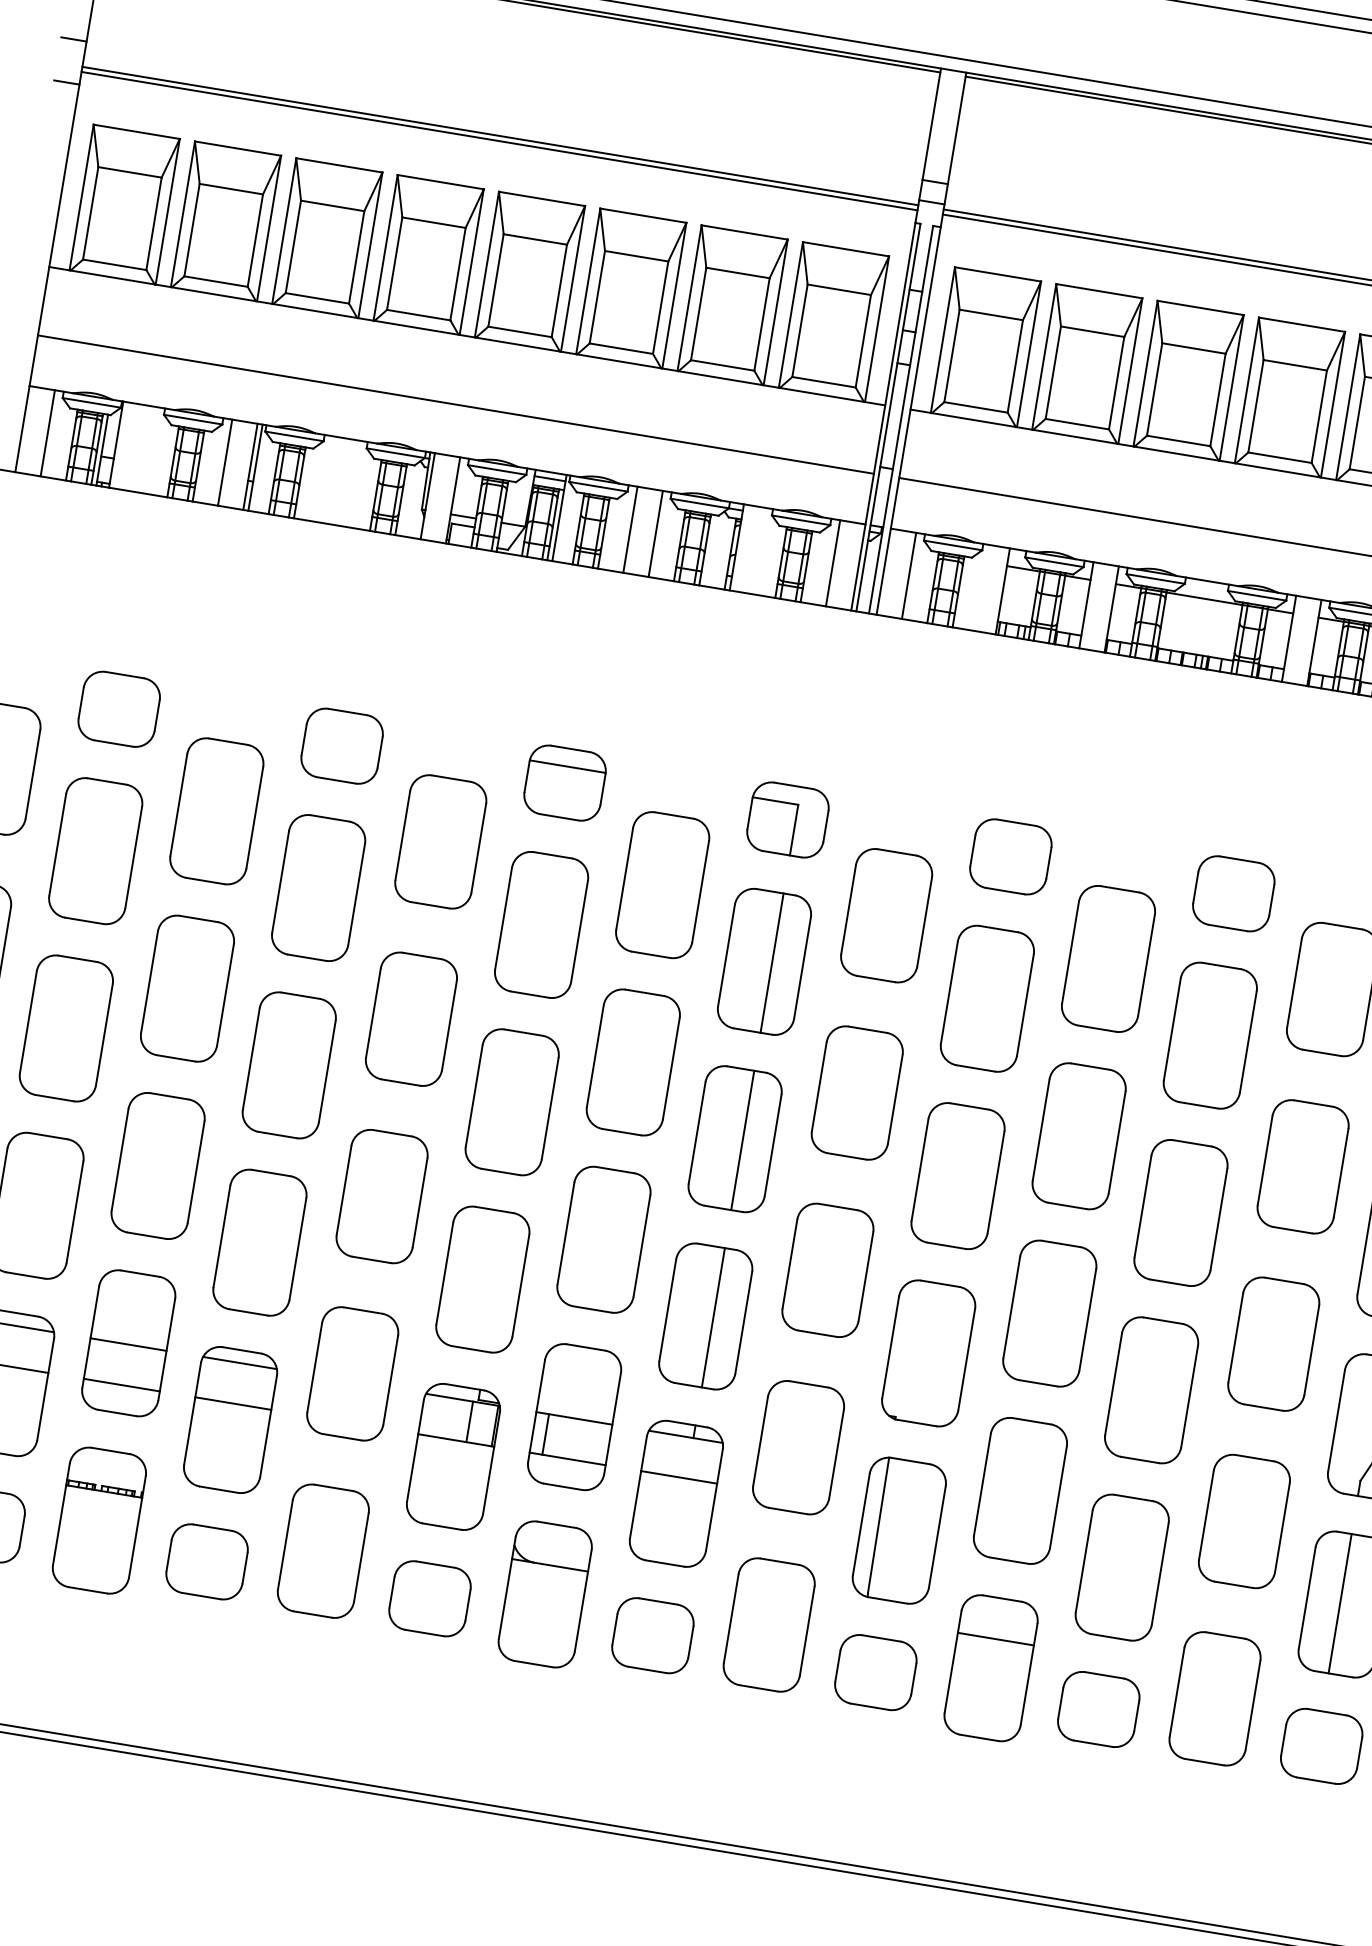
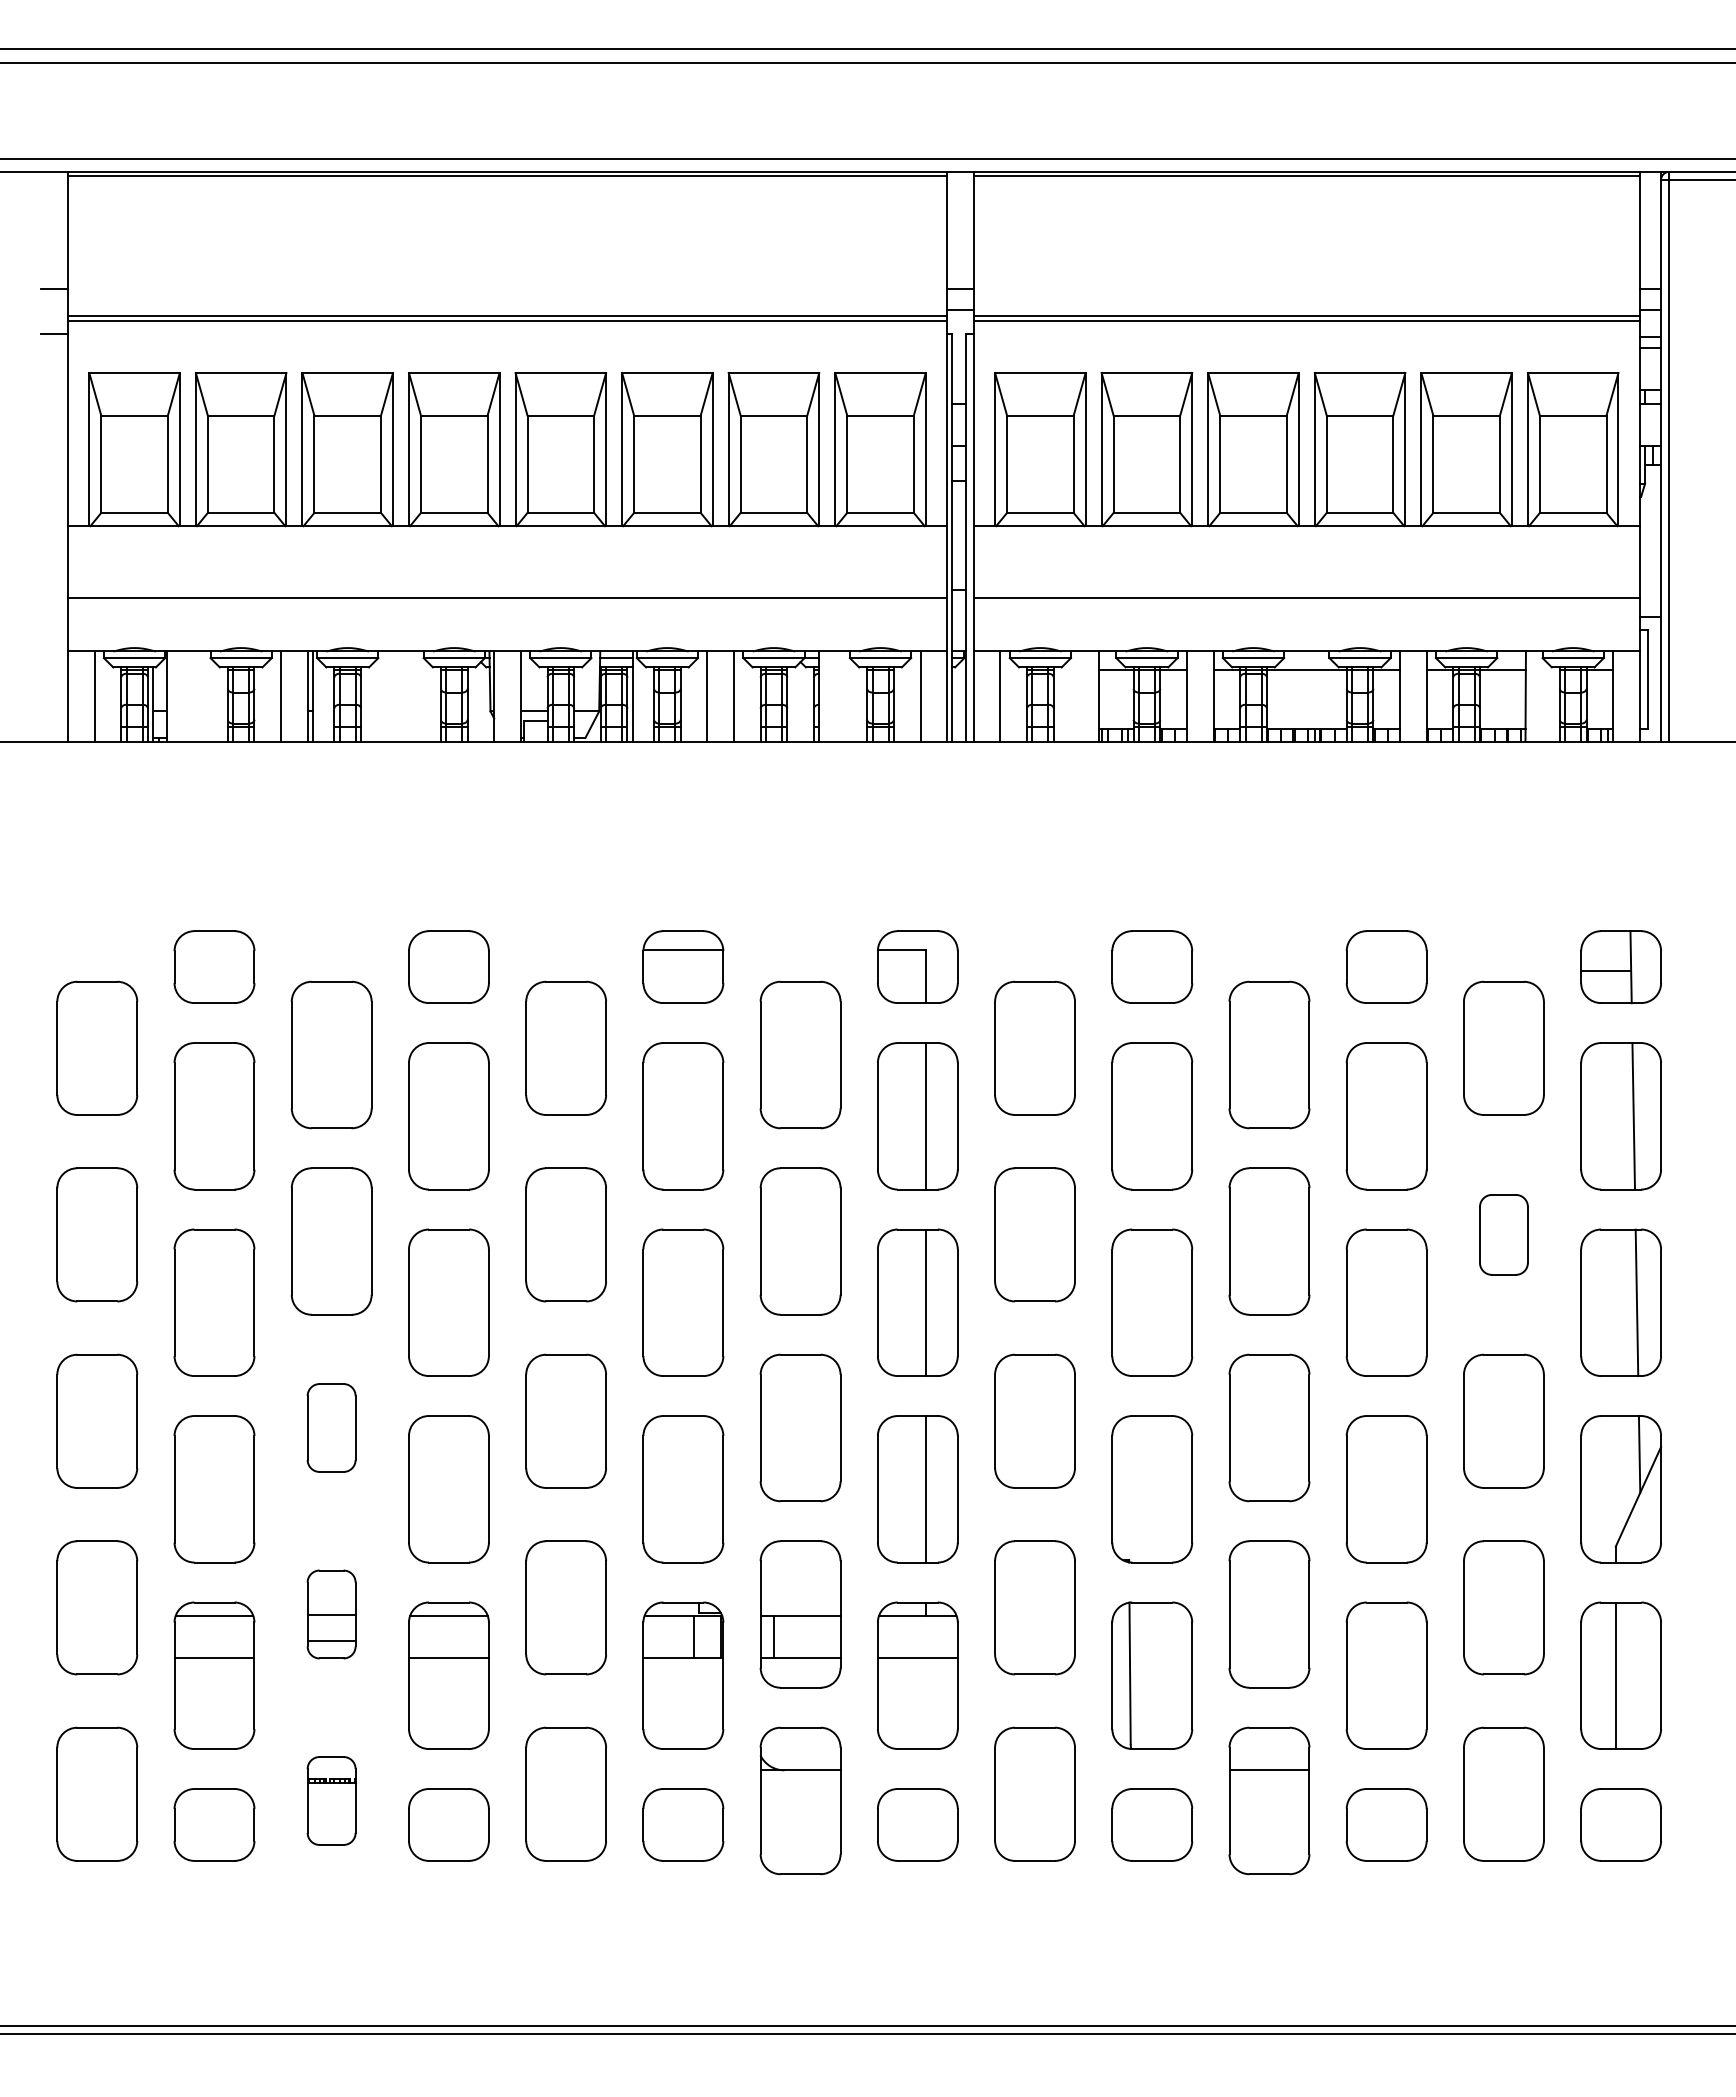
part: (157, 1165) -> (331, 1427), size x0.6
part: (1302, 1166) -> (1503, 1234), size x0.6
part: (128, 1343) -> (331, 1614), size x0.6
part: (99, 1520) -> (331, 1800), size x0.6

